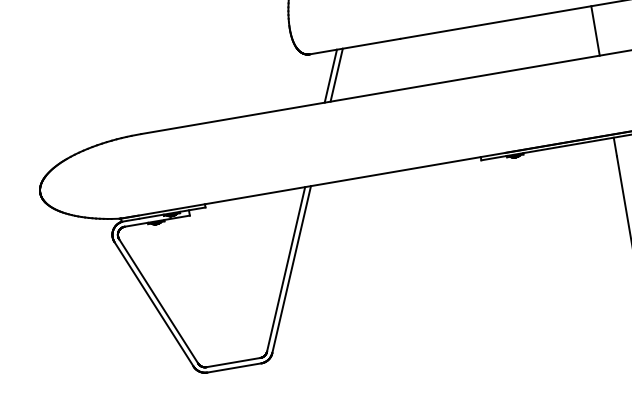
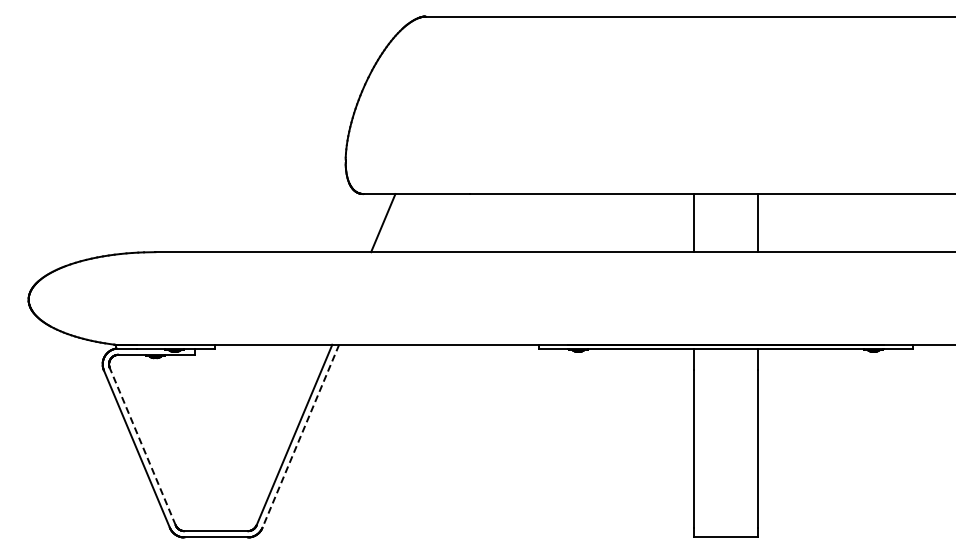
line: (337, 75) -> (390, 223), removed
line: (291, 269) -> (300, 436), solid -> dashed
line: (158, 301) -> (142, 446), solid -> dashed

